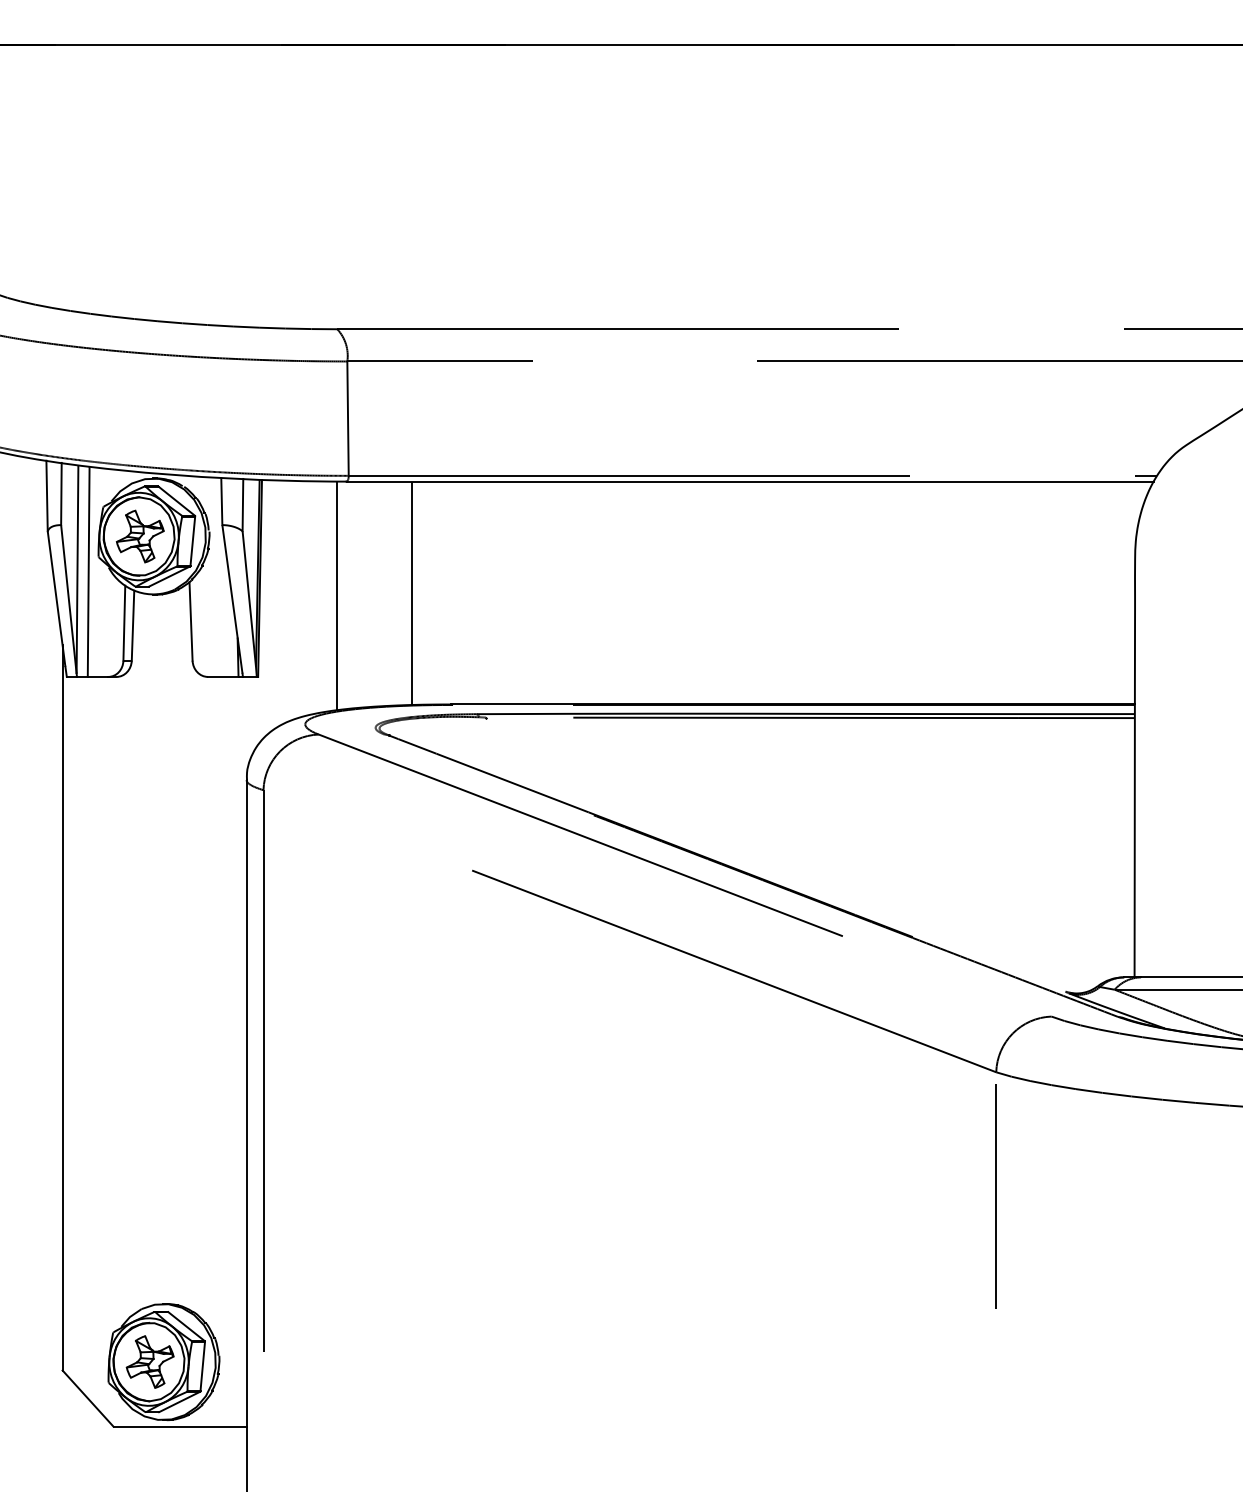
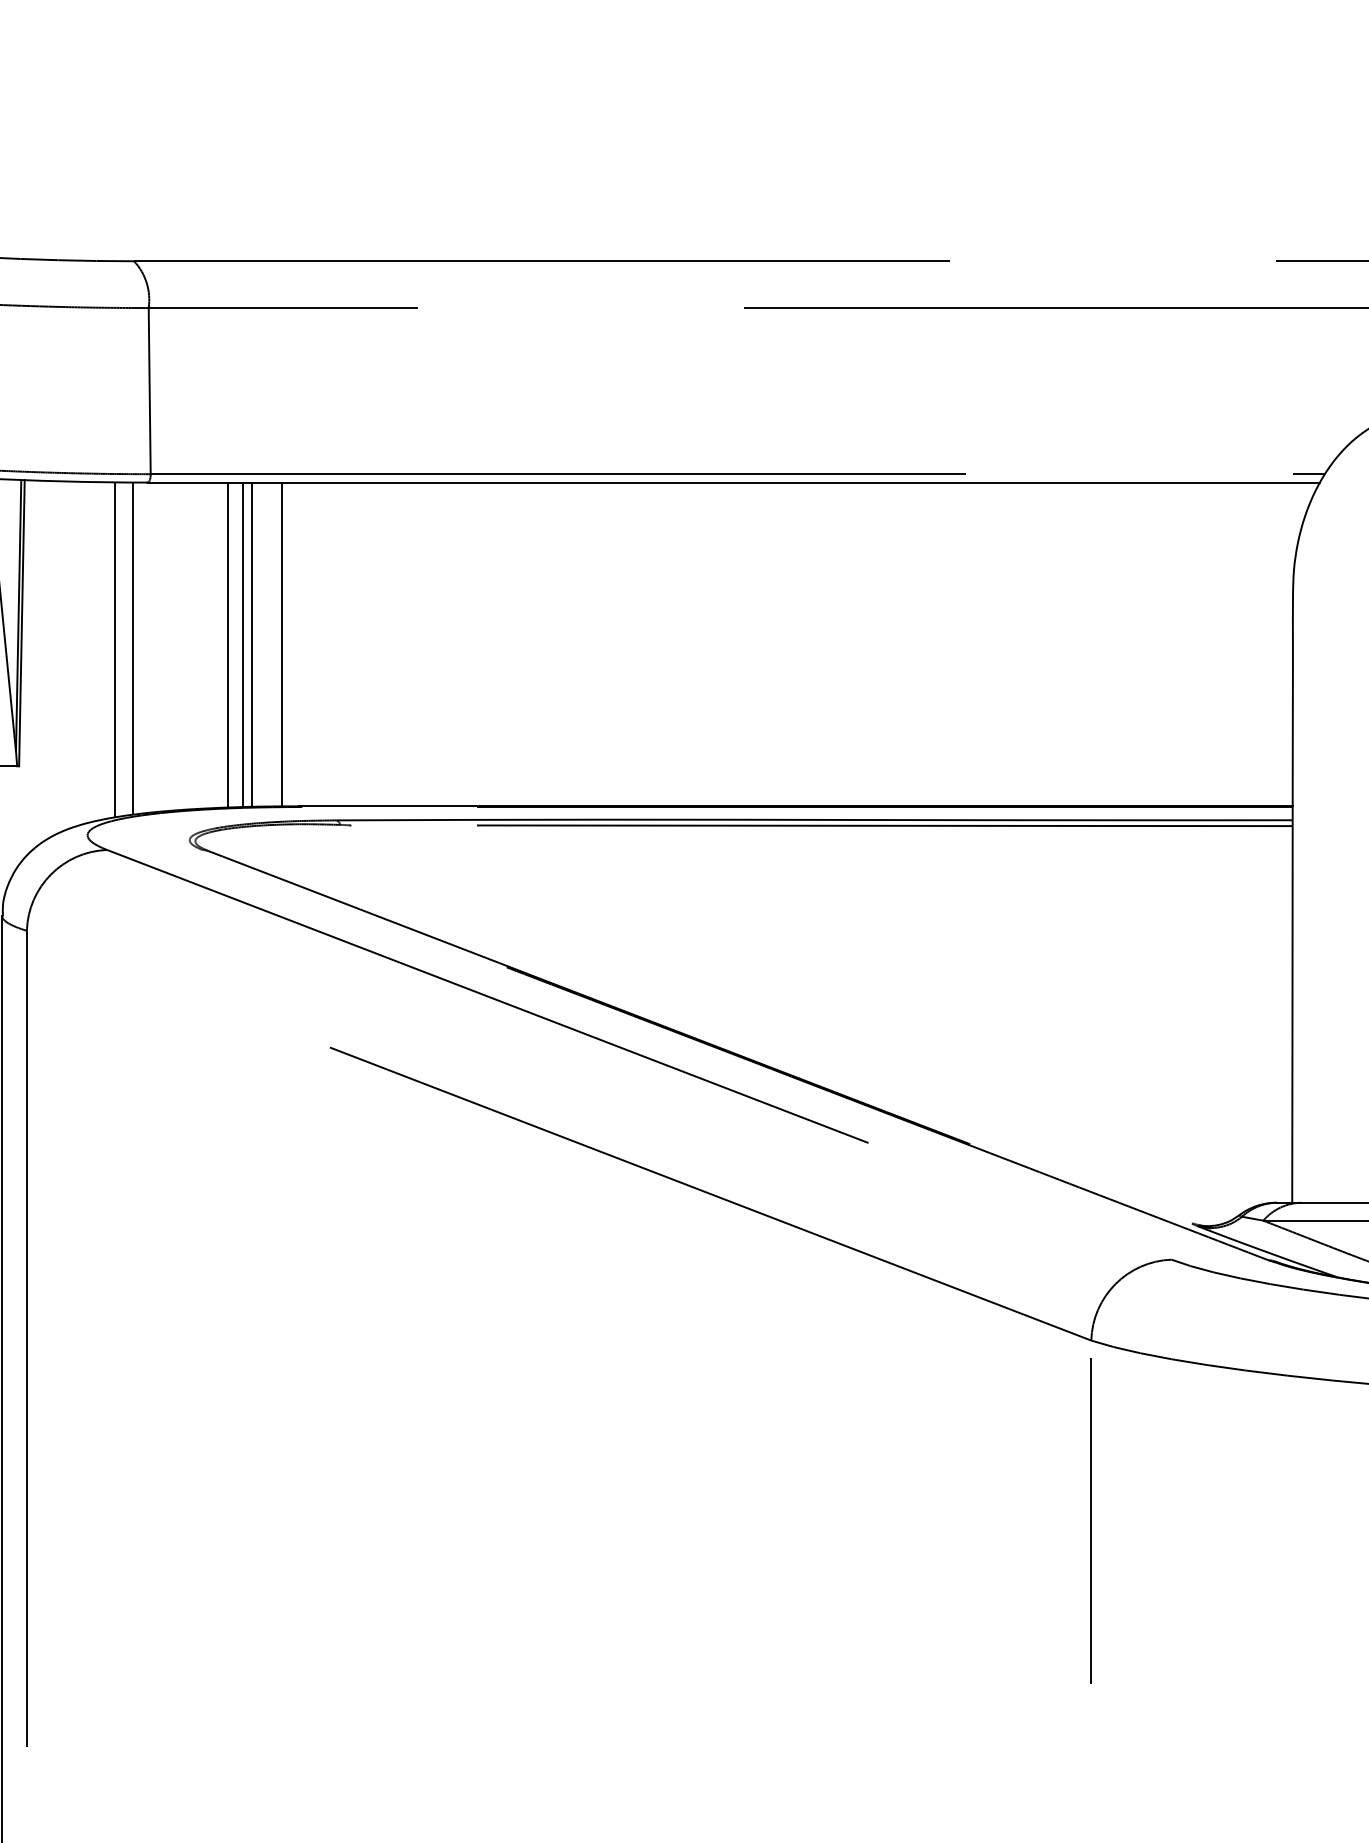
line: (418, 592) -> (252, 643), added
line: (438, 592) -> (281, 643), added
line: (401, 593) -> (227, 645), added
line: (323, 596) -> (114, 649), added

